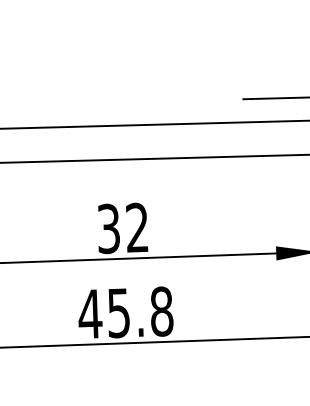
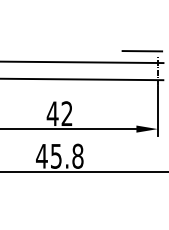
text: (108, 228) -> (52, 113), 32 -> 42

